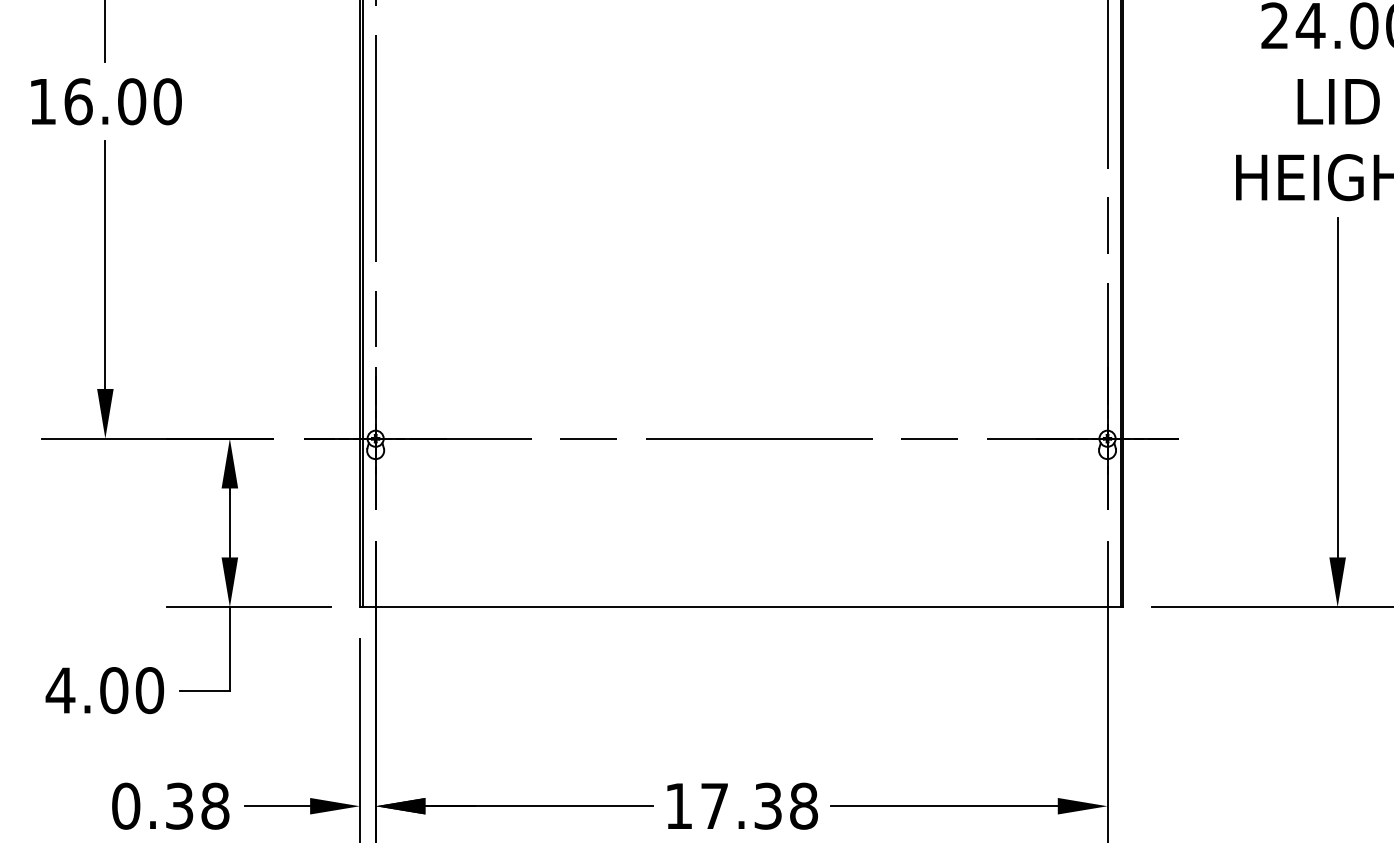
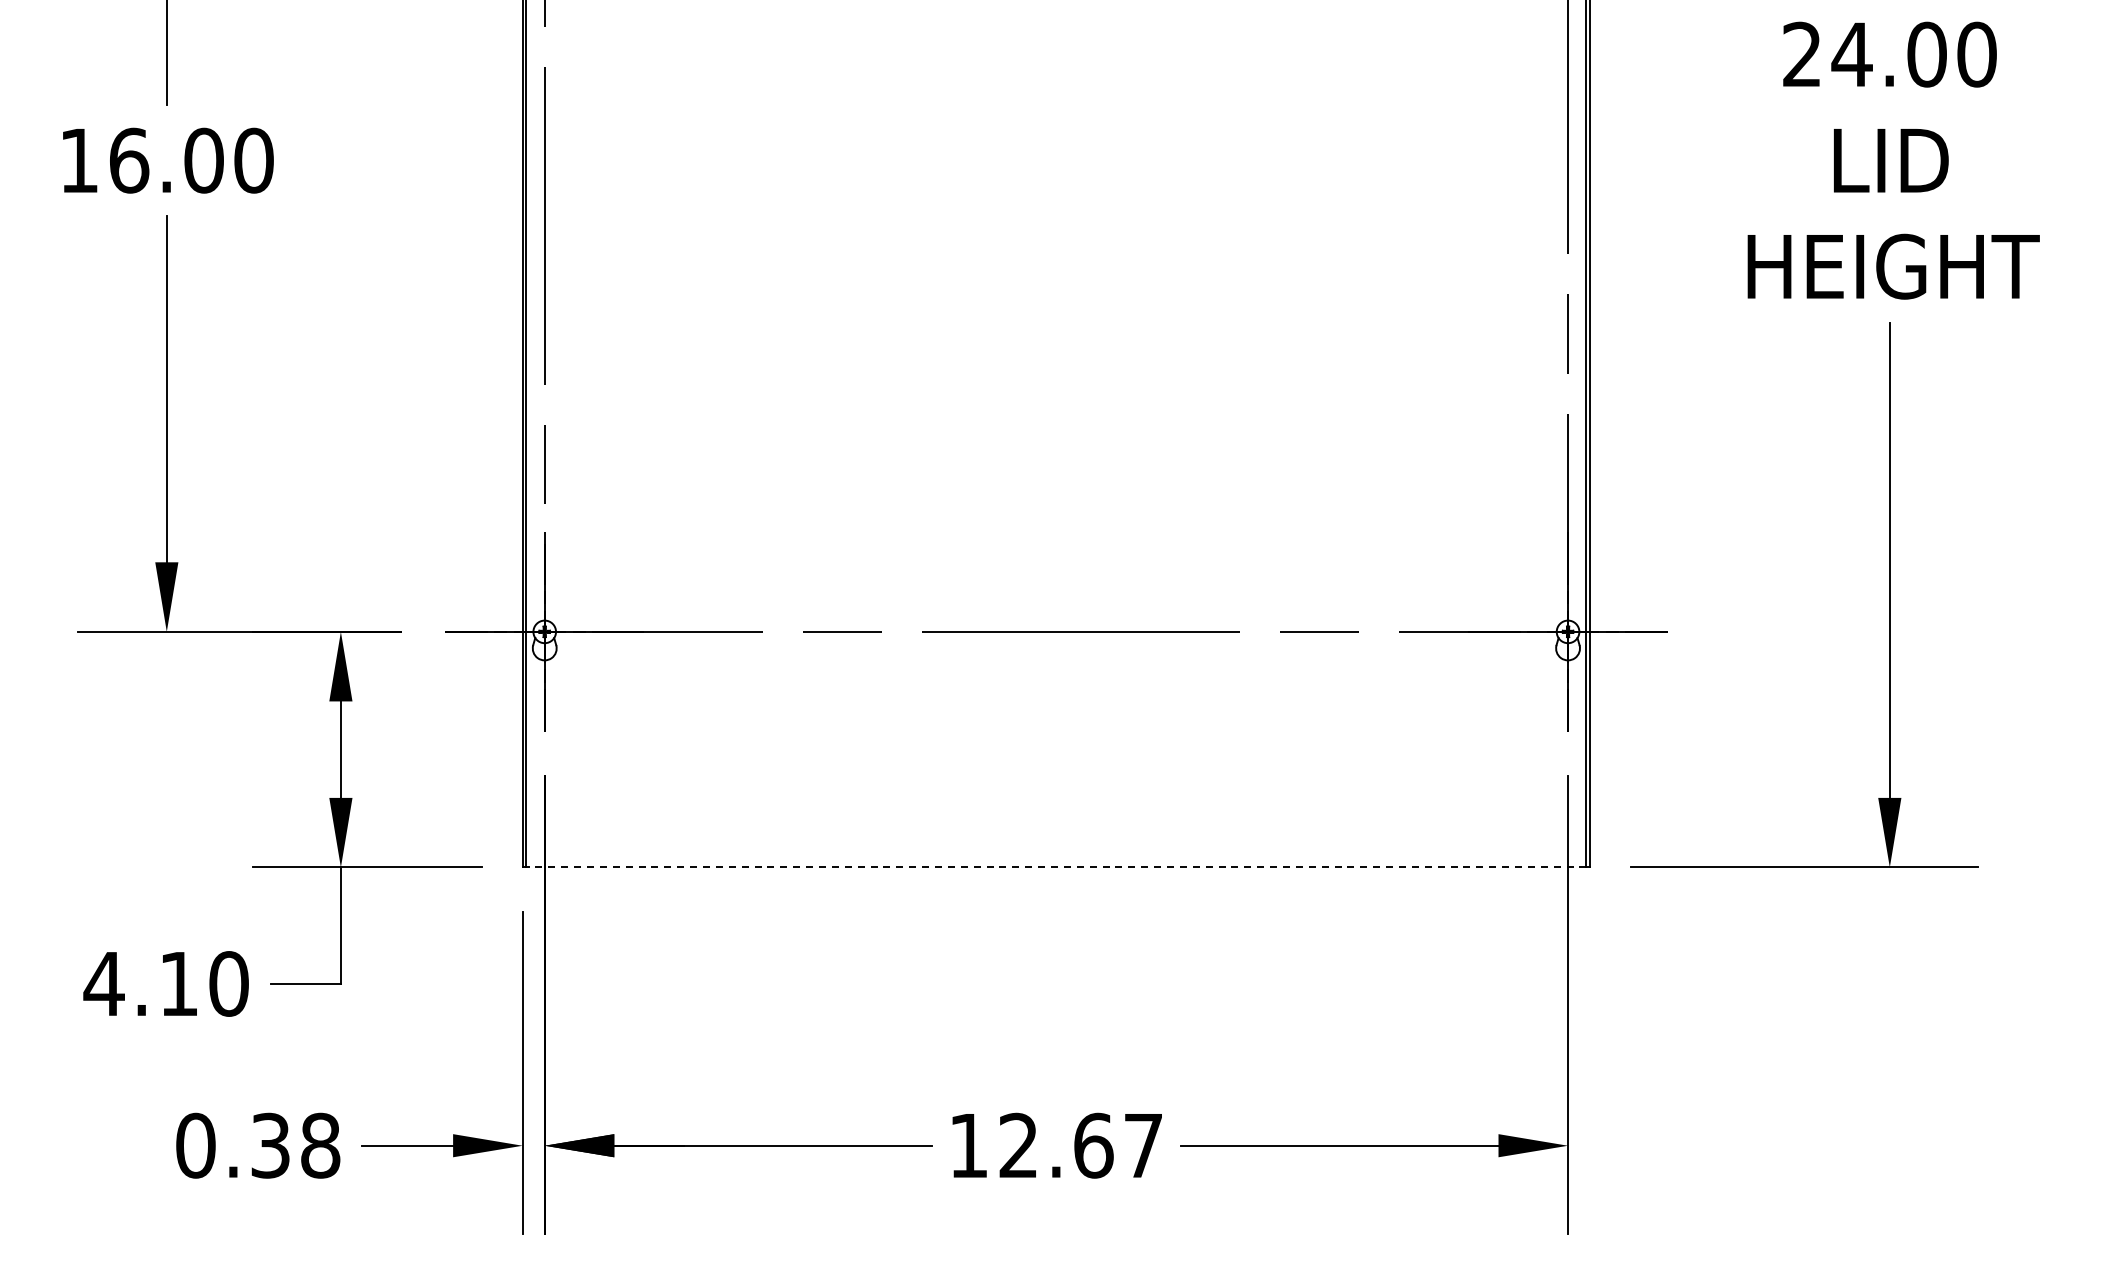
line: (740, 607) -> (1055, 867), solid -> dashed
text: (113, 690) -> (178, 983), 4.00 -> 4.10
text: (759, 806) -> (1081, 1145), 17.38 -> 12.67

